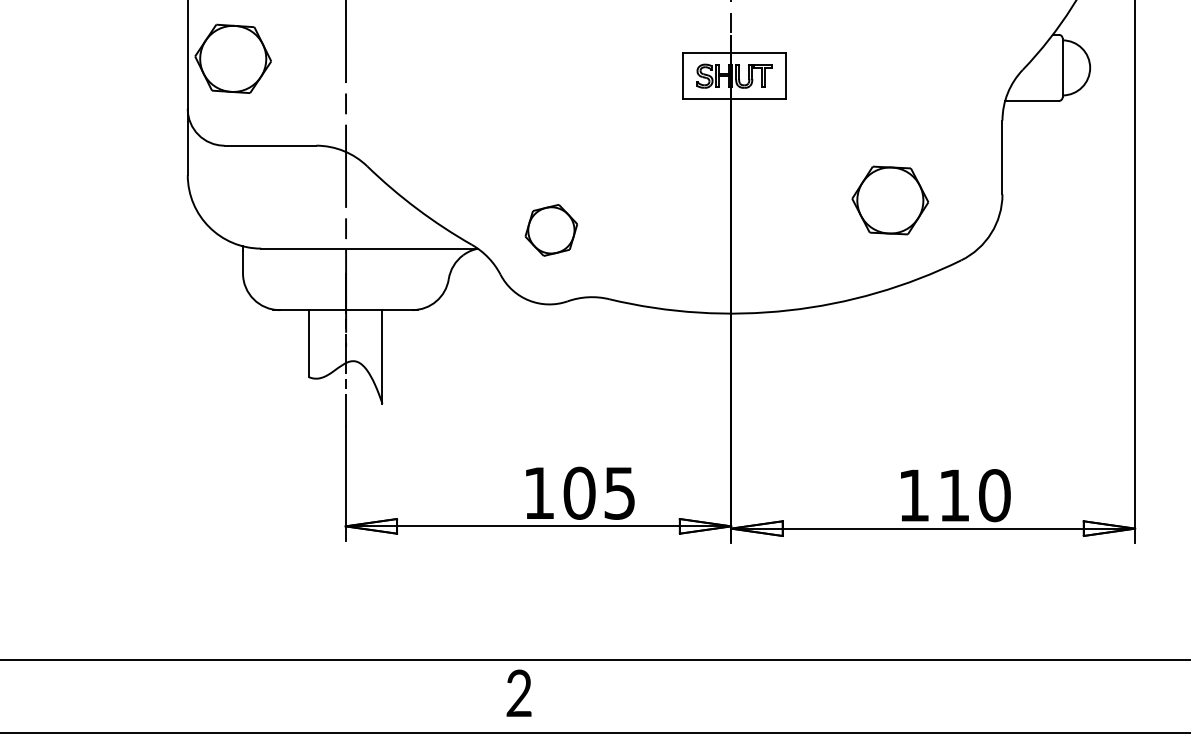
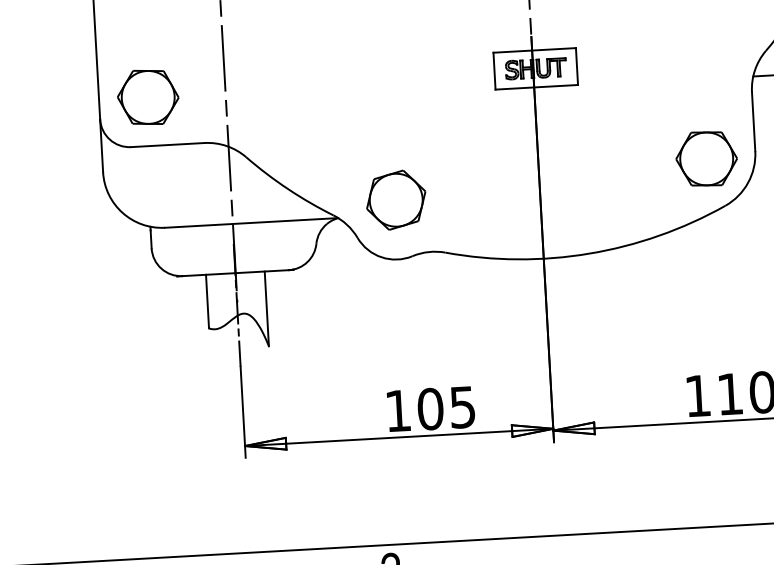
part: (232, 58) -> (147, 97), moved
part: (890, 200) -> (706, 158), moved
part: (551, 230) -> (396, 200), size x1.43

